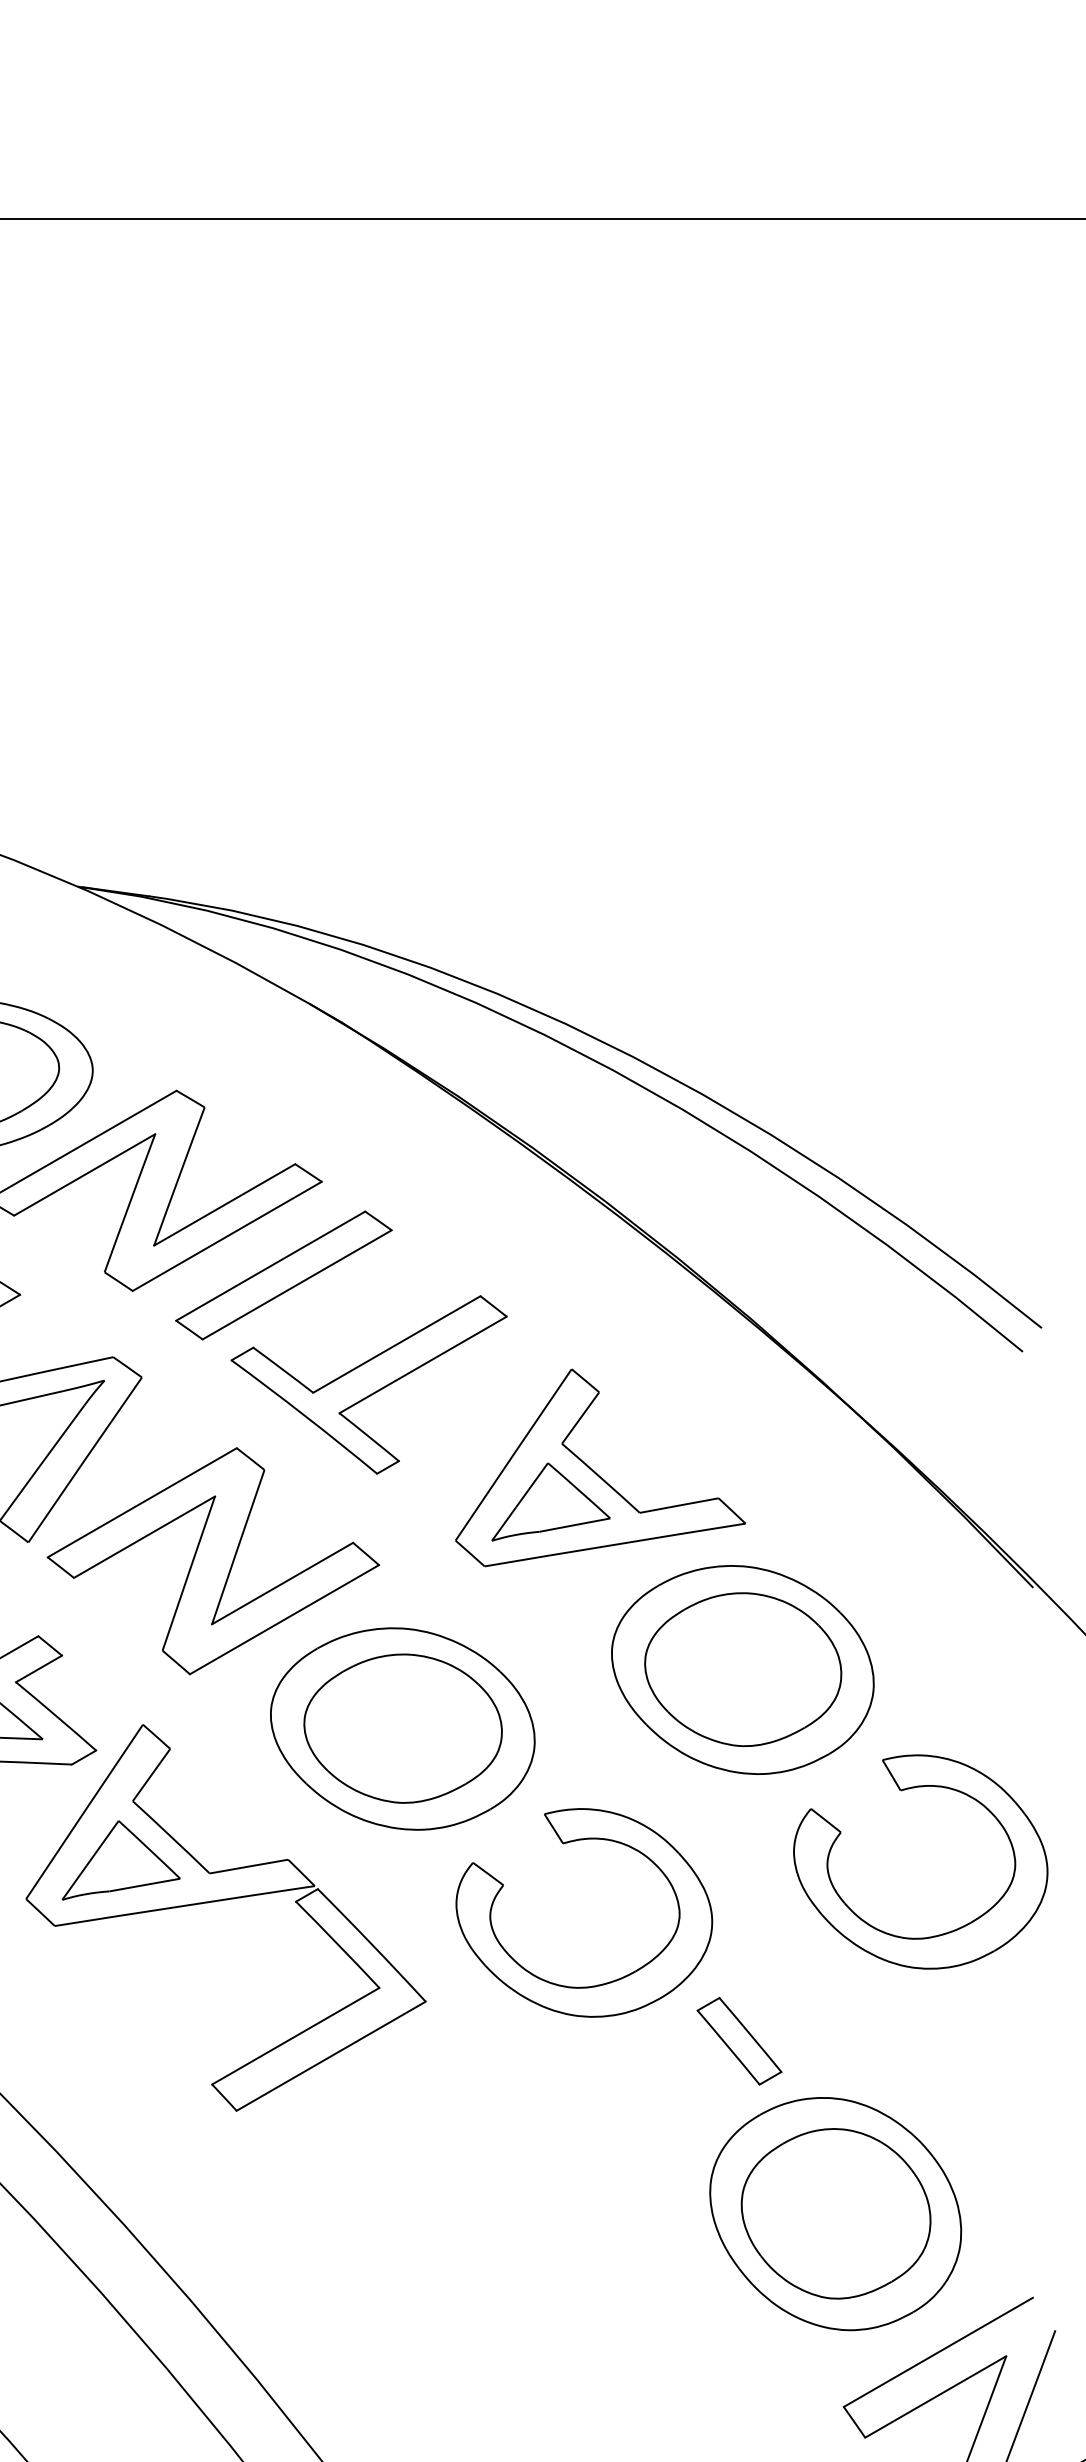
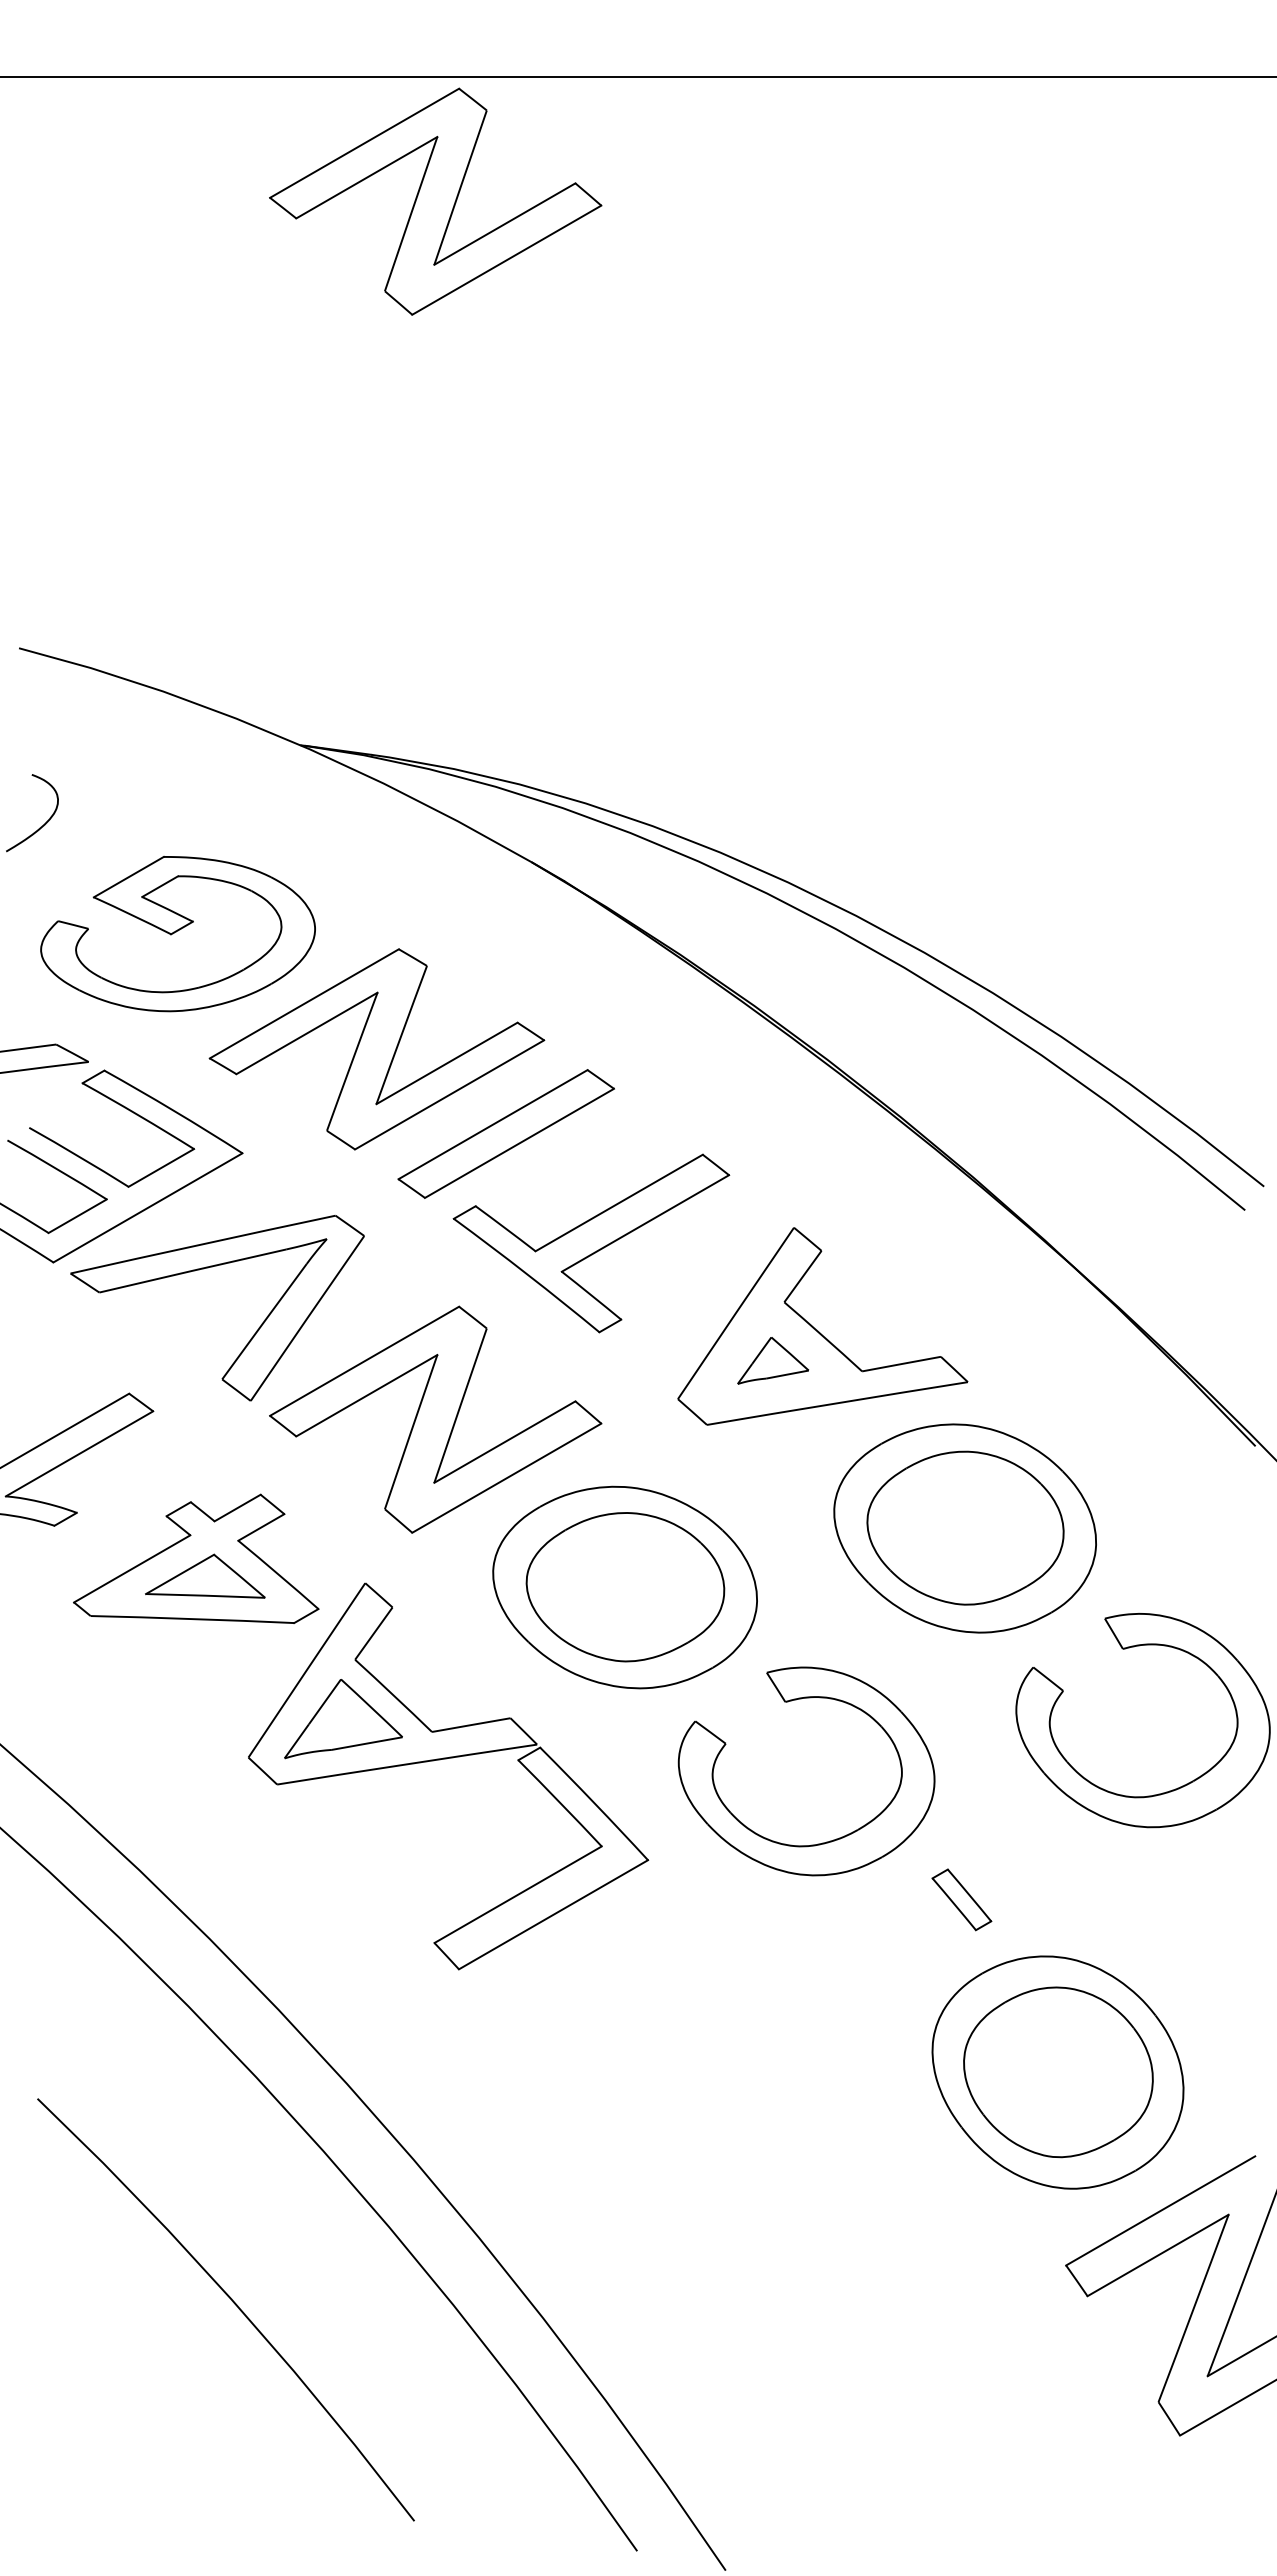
part: (213, 342) -> (435, 201), added
part: (550, 1501) -> (772, 1360), size x0.6
part: (739, 2040) -> (961, 1899), size x0.7

